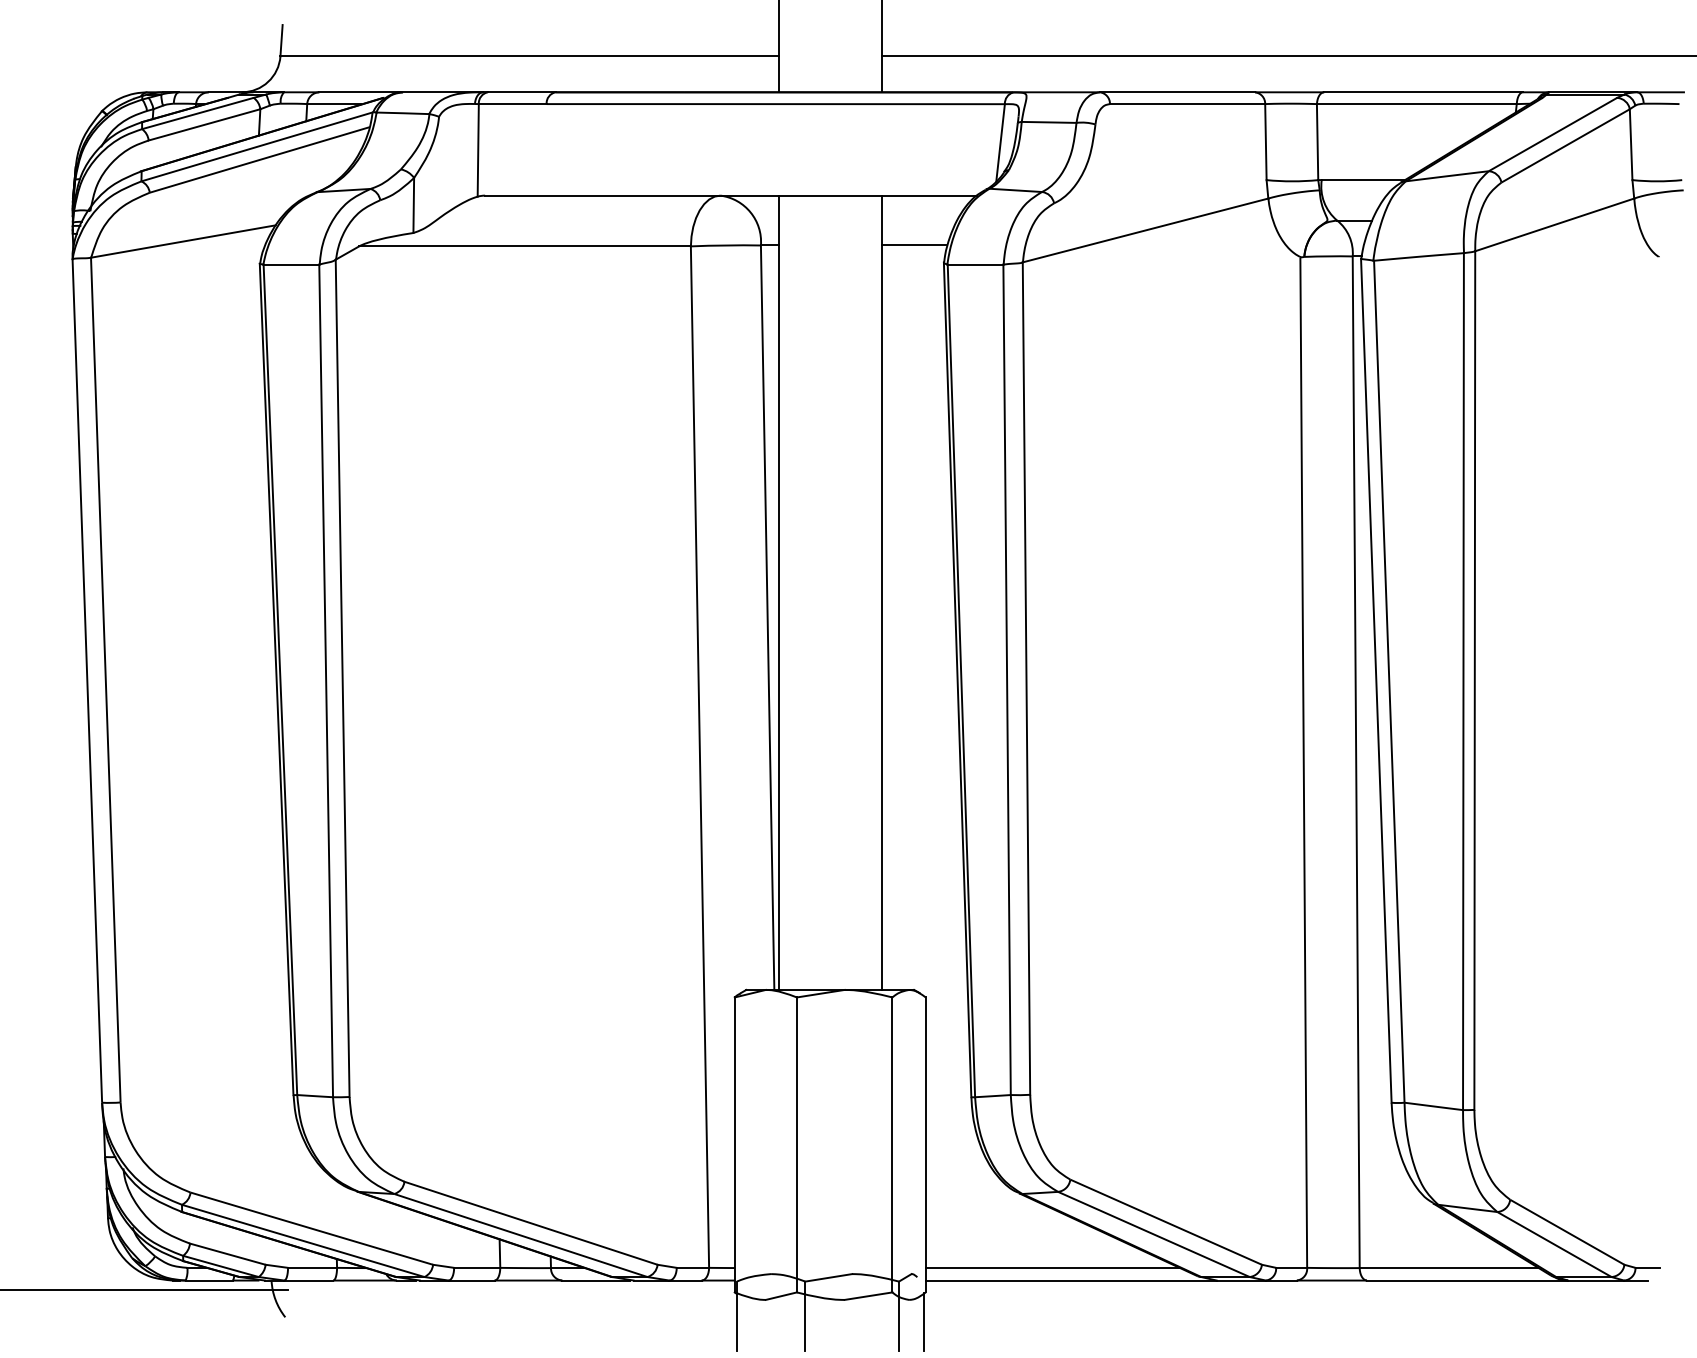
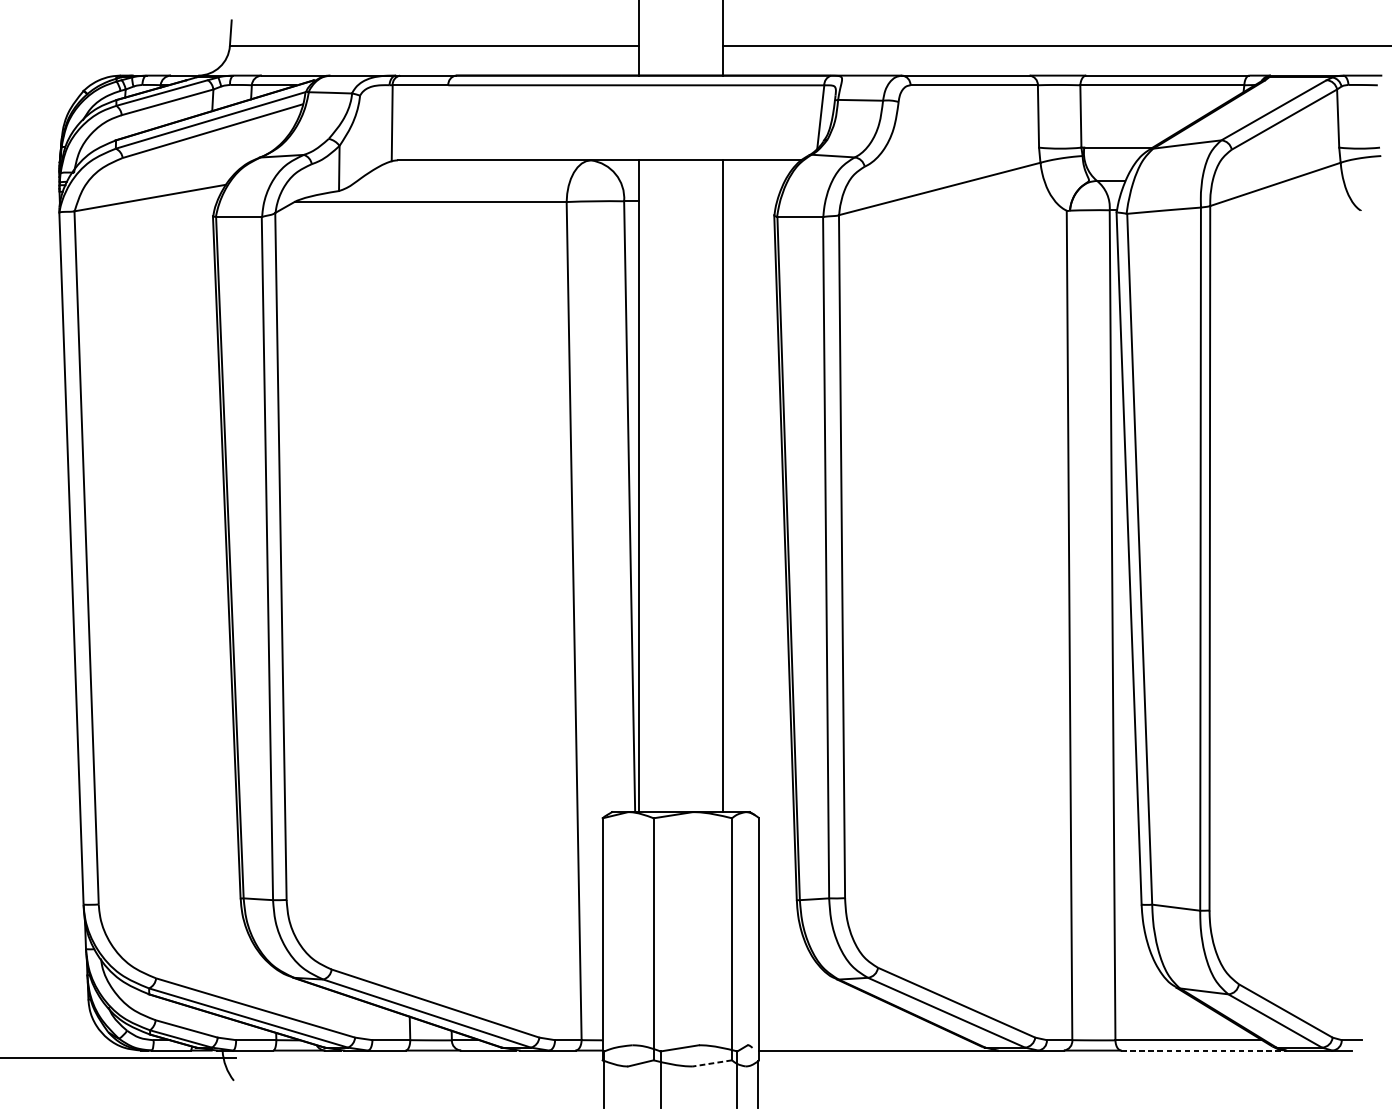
line: (913, 245) -> (749, 201), removed
line: (1052, 1268) -> (863, 1040), removed
line: (1467, 1280) -> (1203, 1050), solid -> dashed
line: (868, 1296) -> (712, 1063), solid -> dashed

